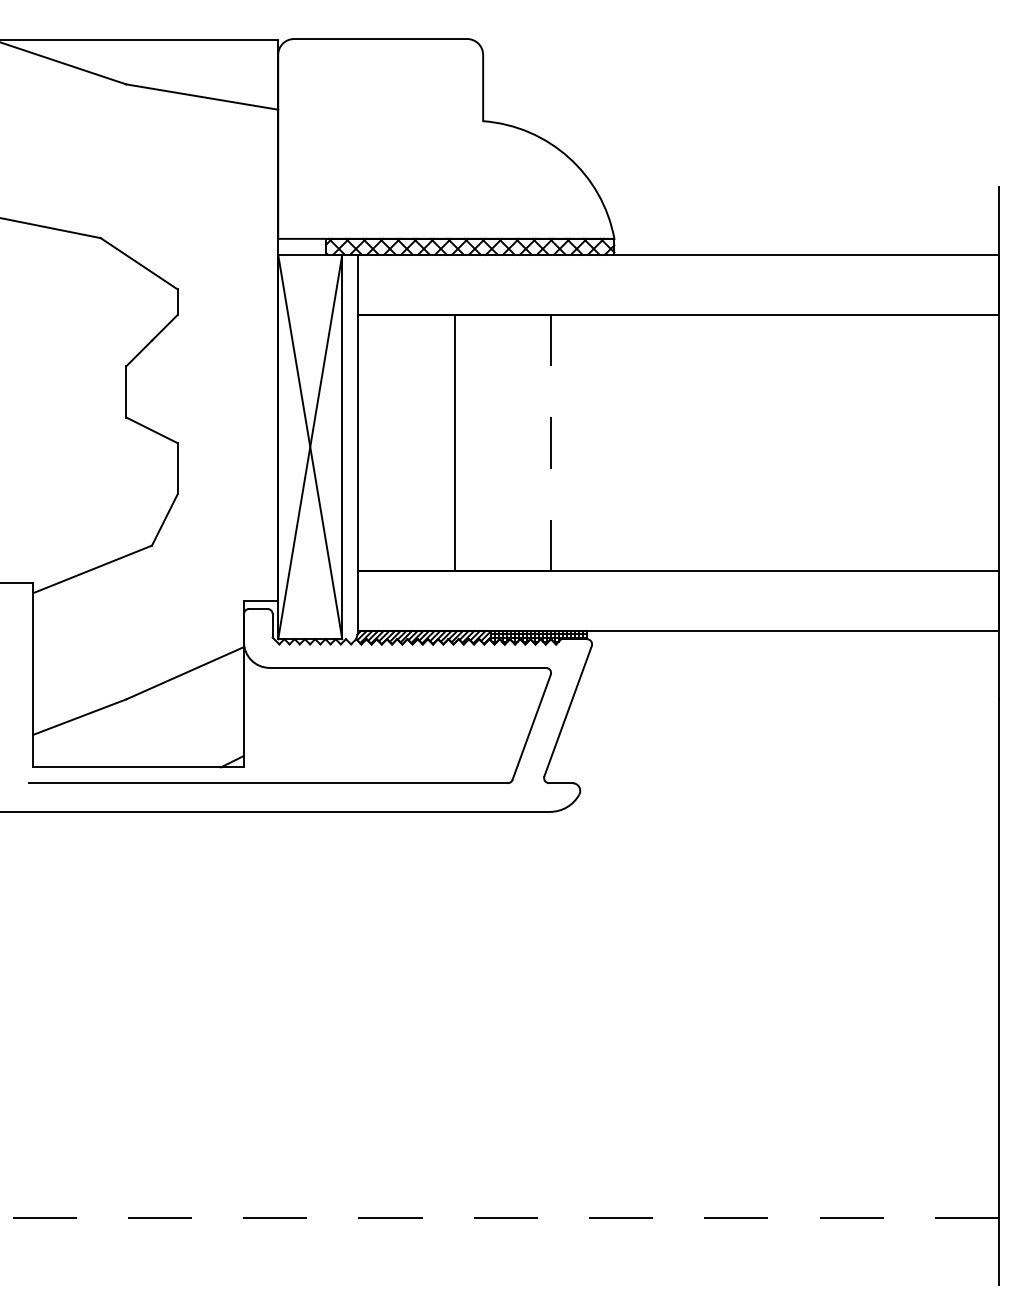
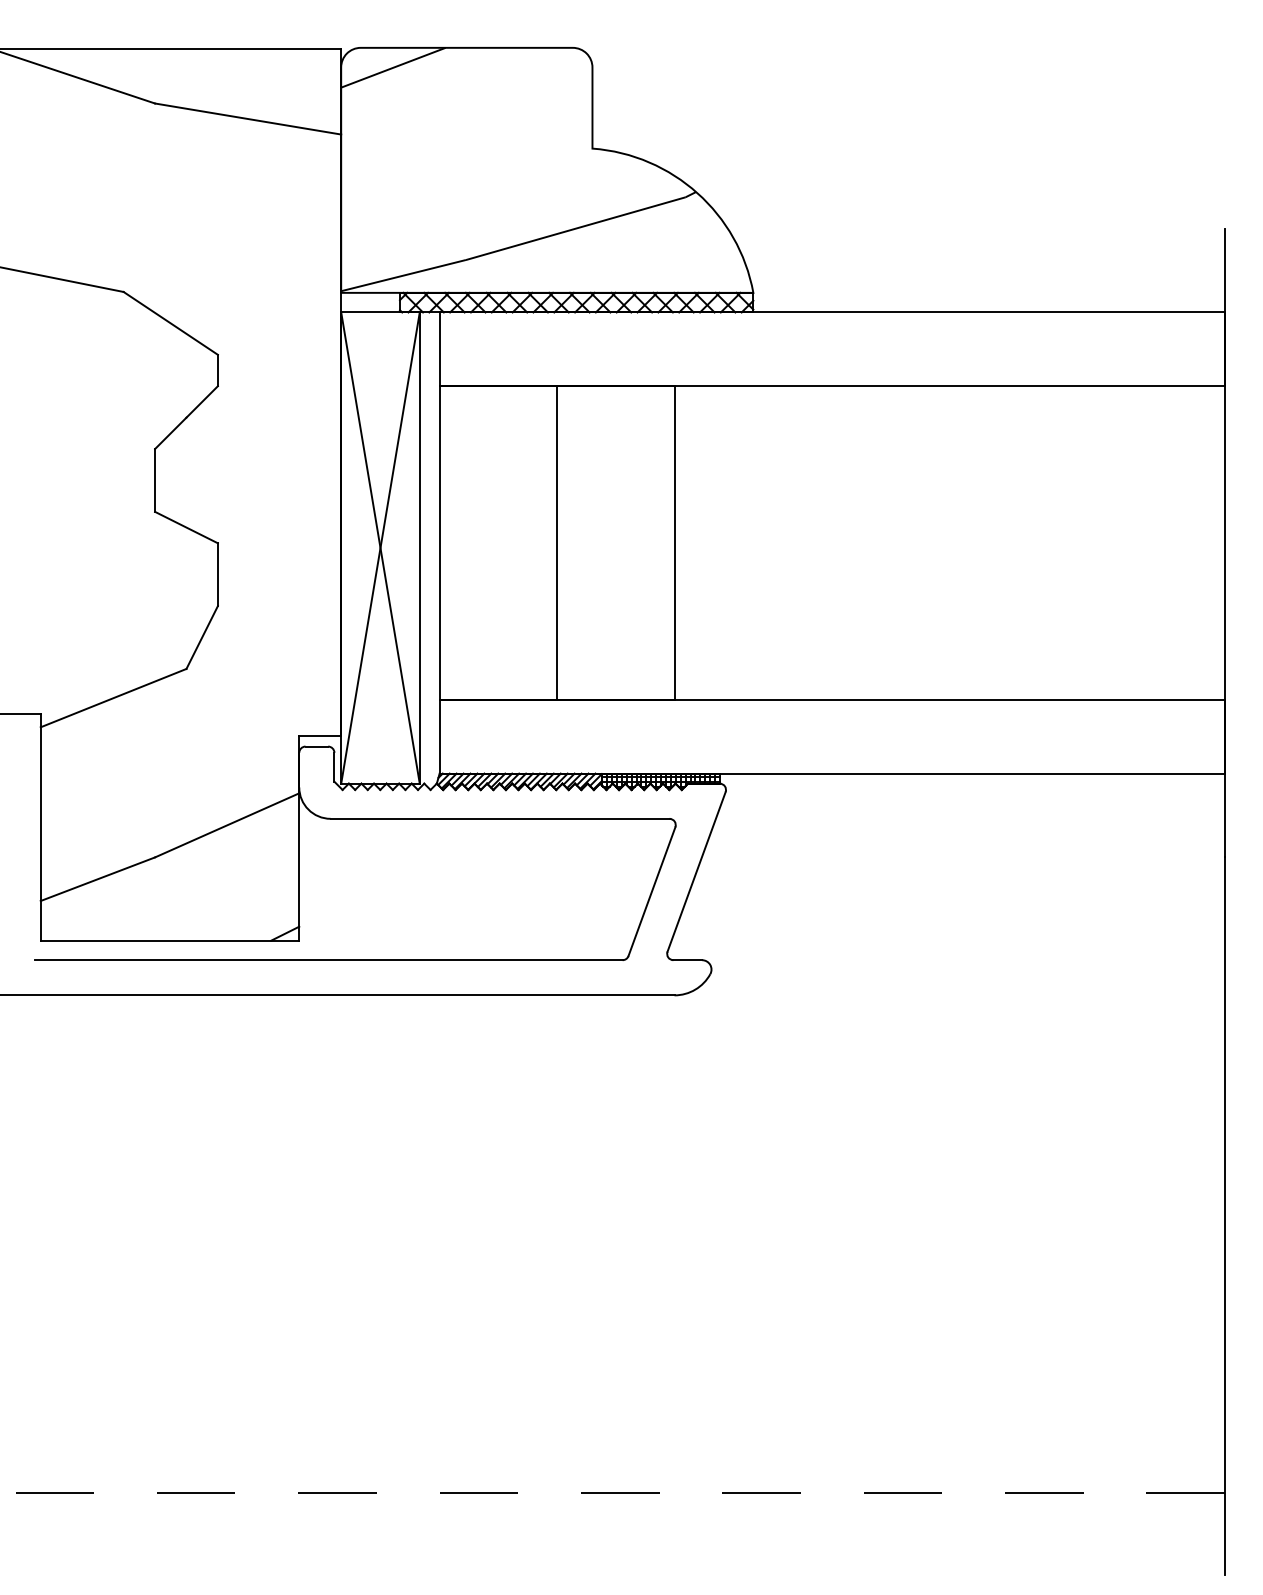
hatch: (422, 138) -> (518, 169), added
line: (550, 442) -> (675, 542), dashed -> solid

